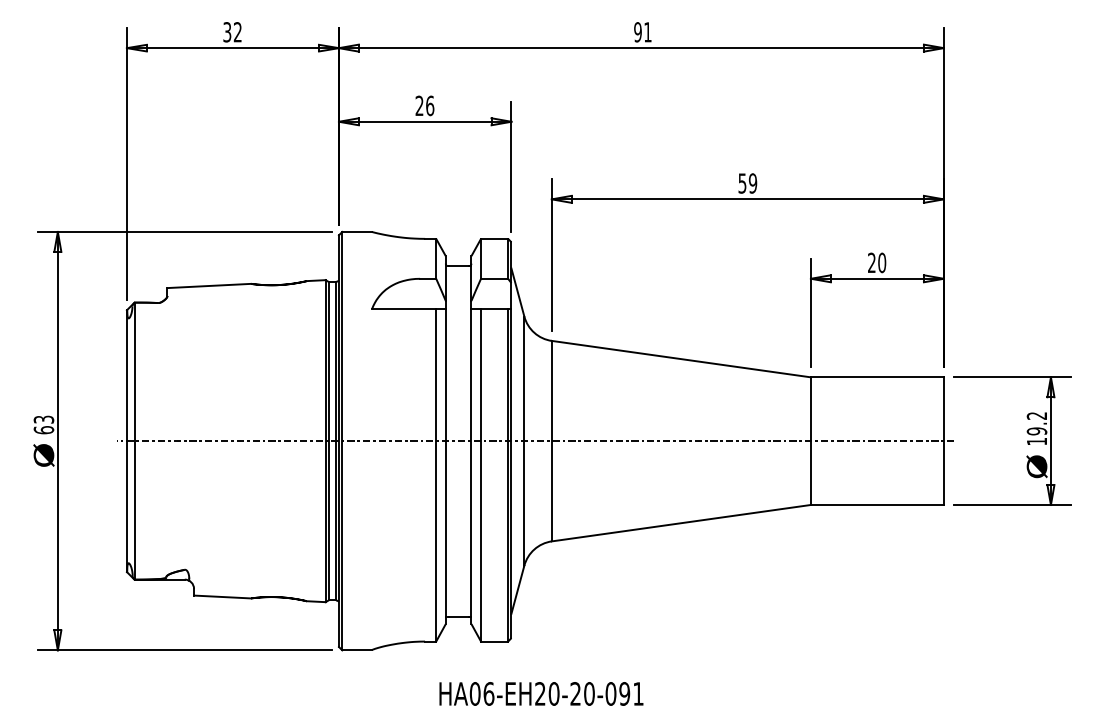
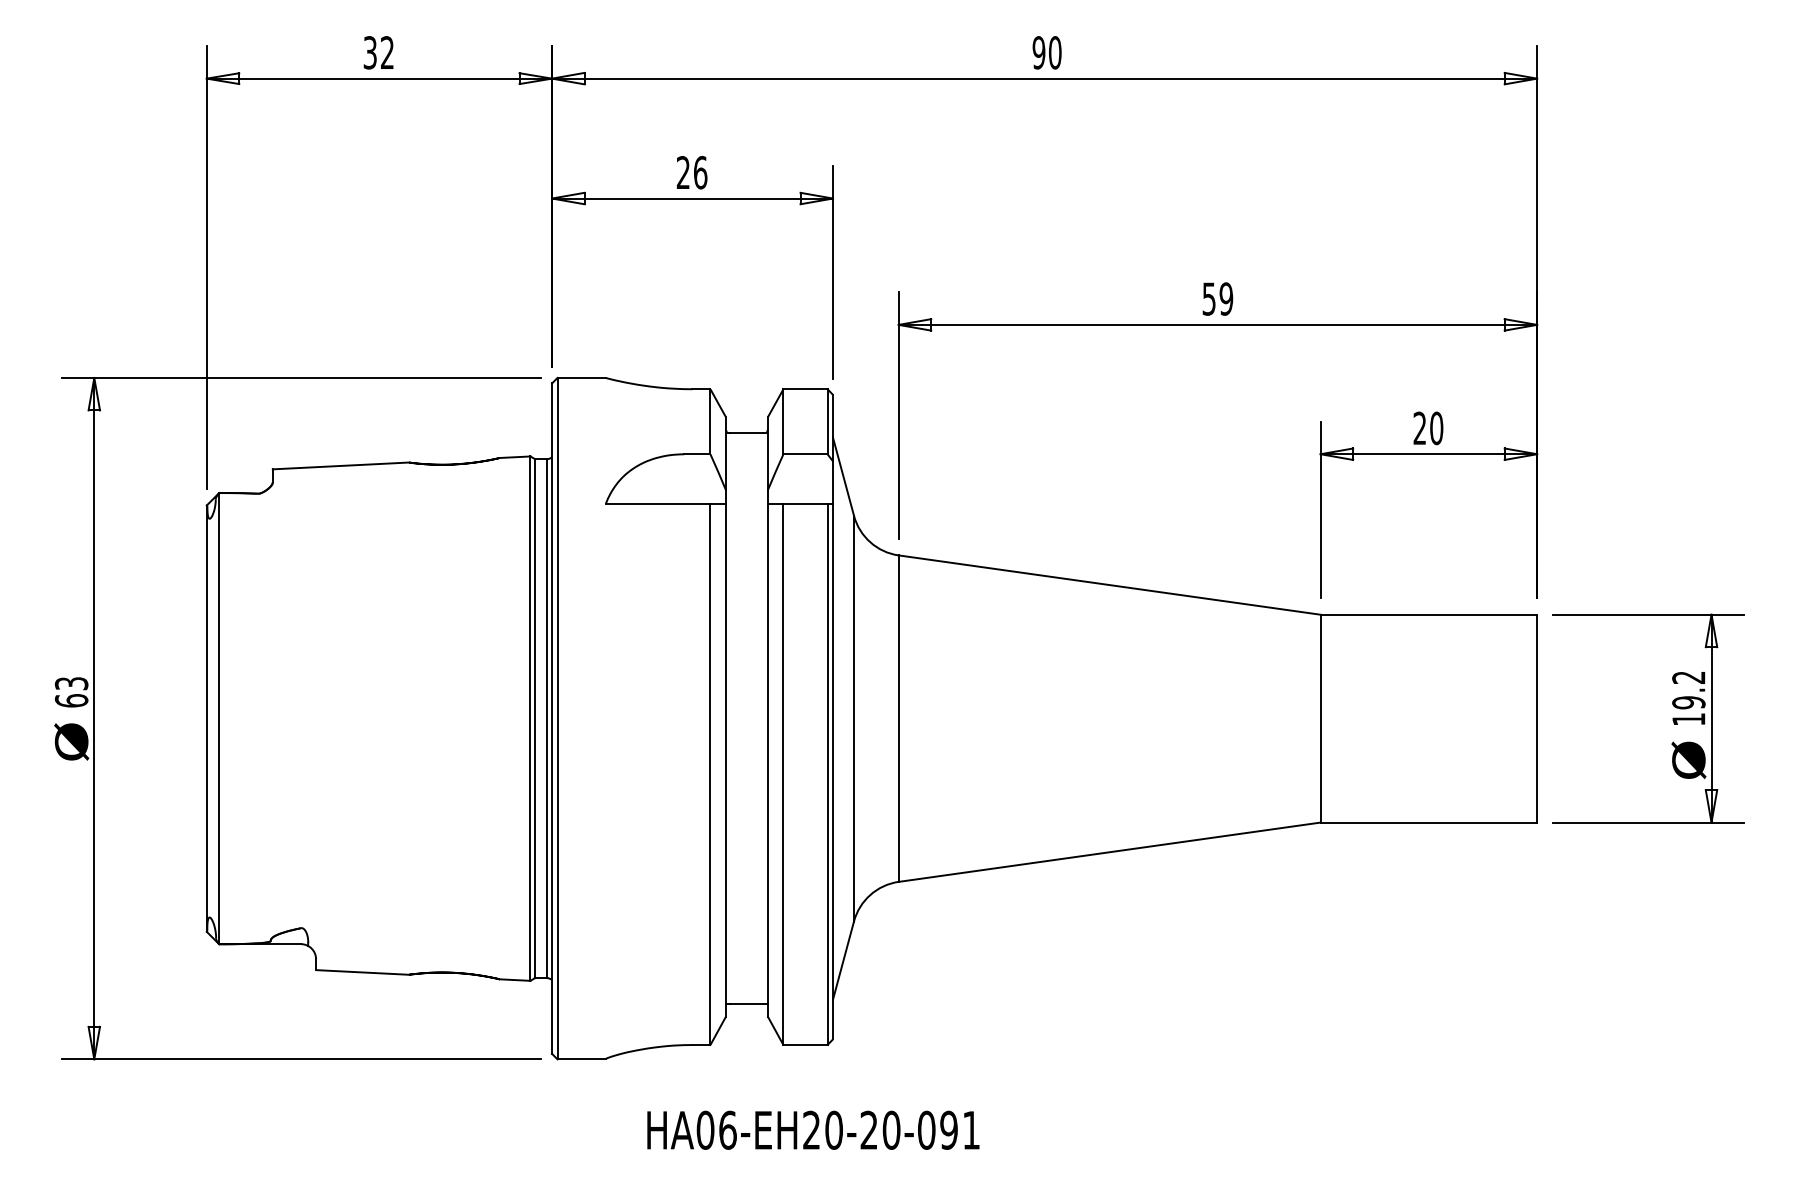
text: (647, 32) -> (1054, 53), 91 -> 90
line: (535, 441) -> (872, 719), removed
text: (541, 693) -> (813, 1129), moved

